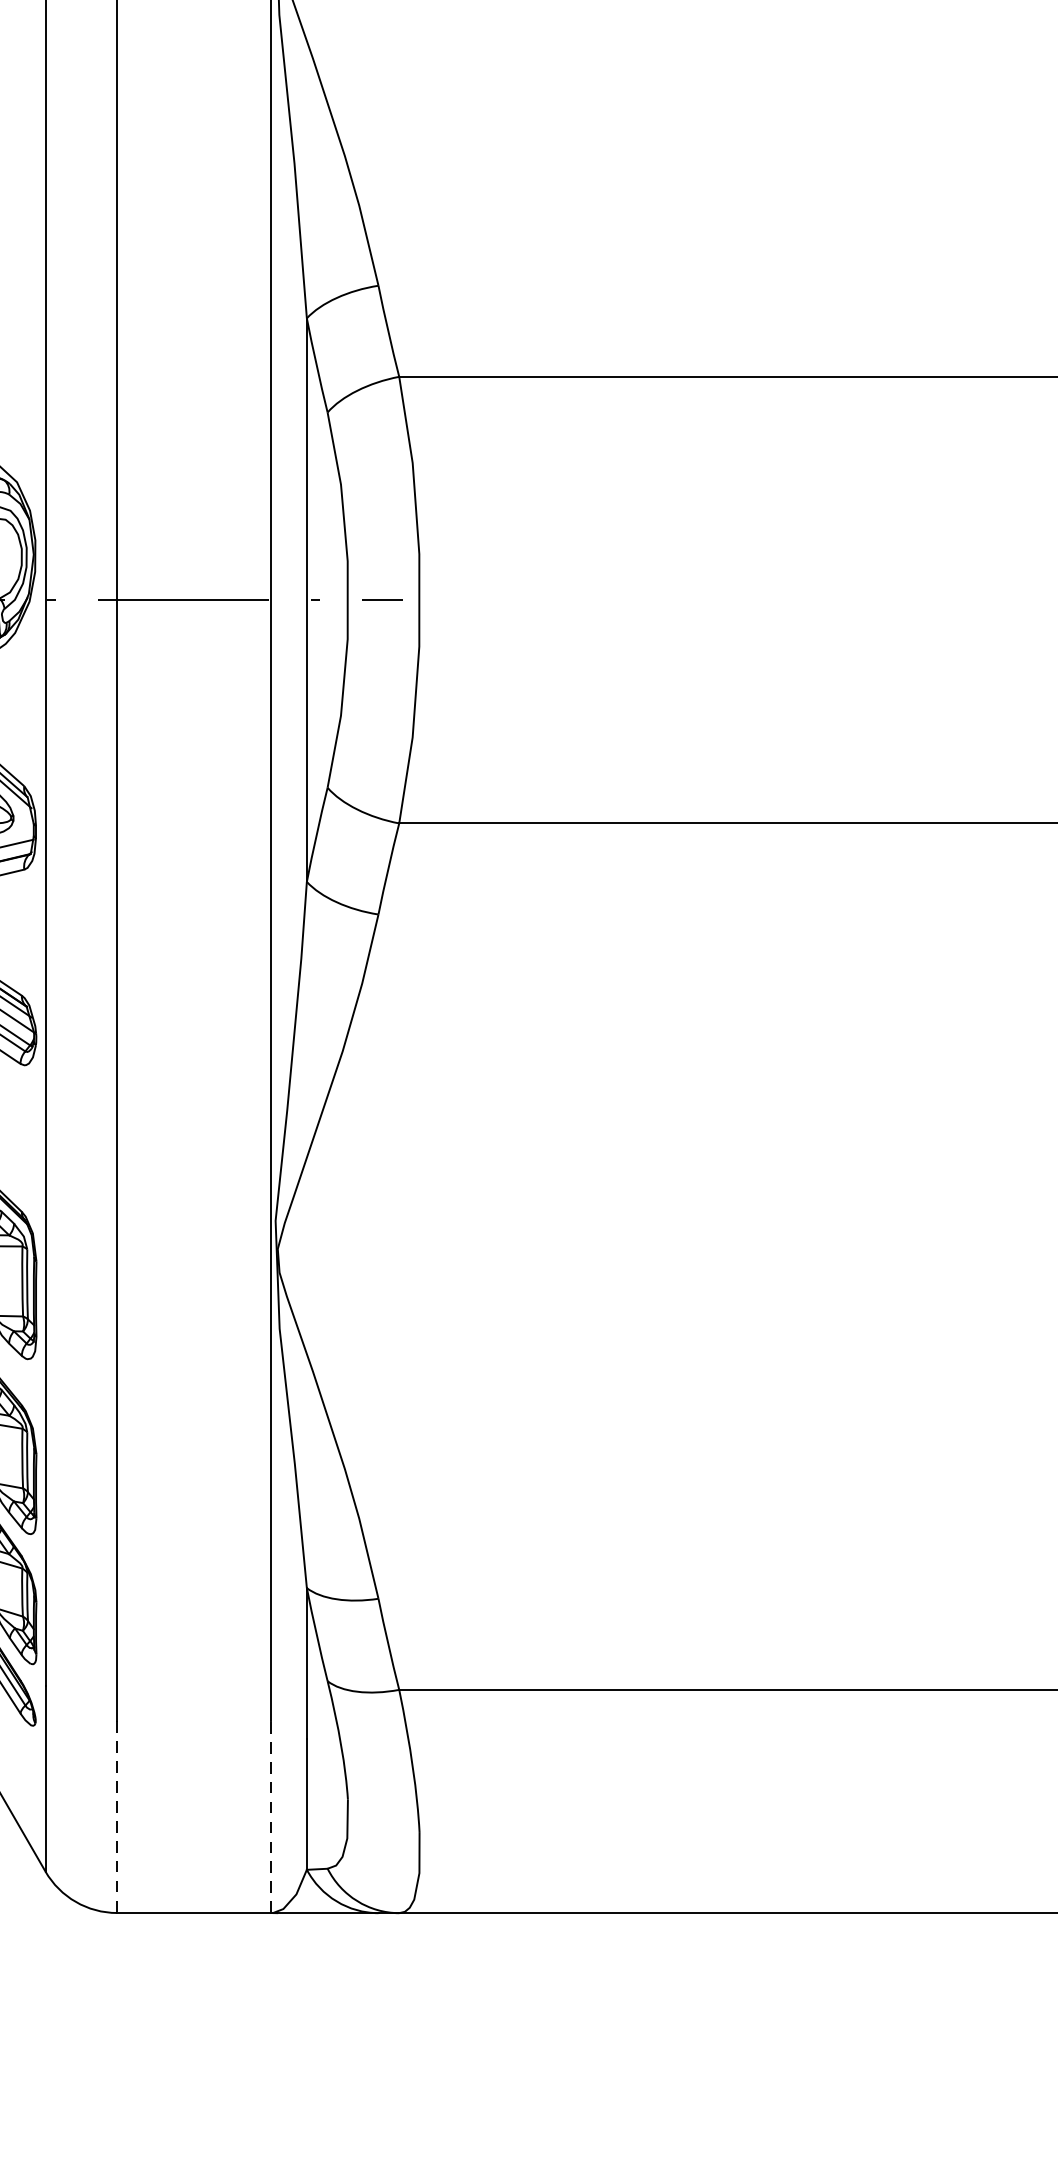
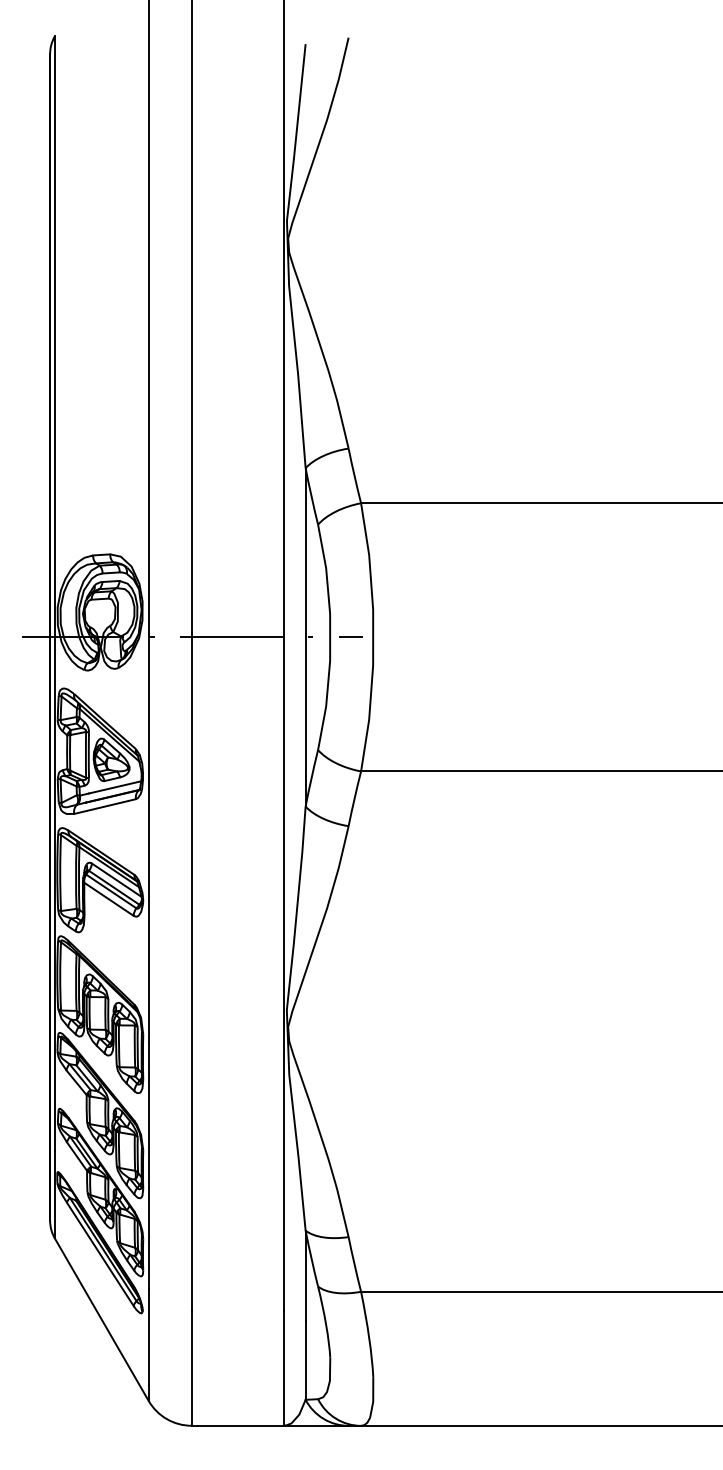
line: (116, 1817) -> (191, 1368), dashed -> solid
line: (271, 1817) -> (284, 1368), dashed -> solid

